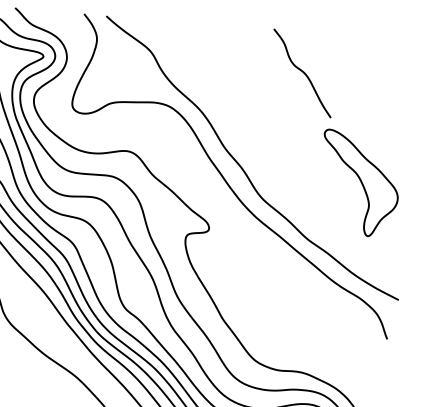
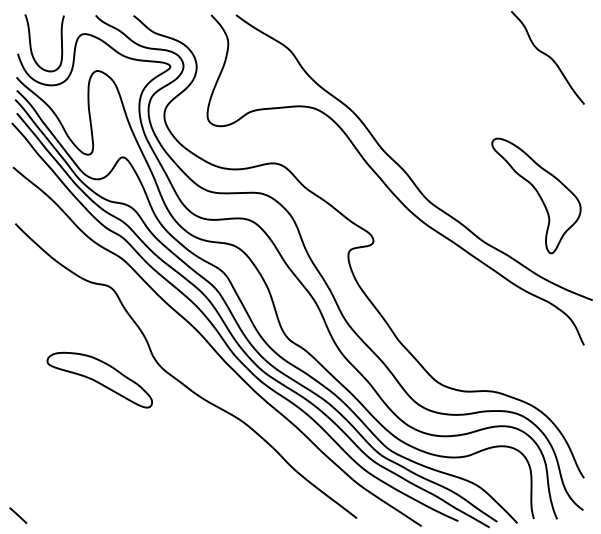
curve: (302, 72) -> (547, 56), moved
part: (359, 183) -> (536, 195), moved

